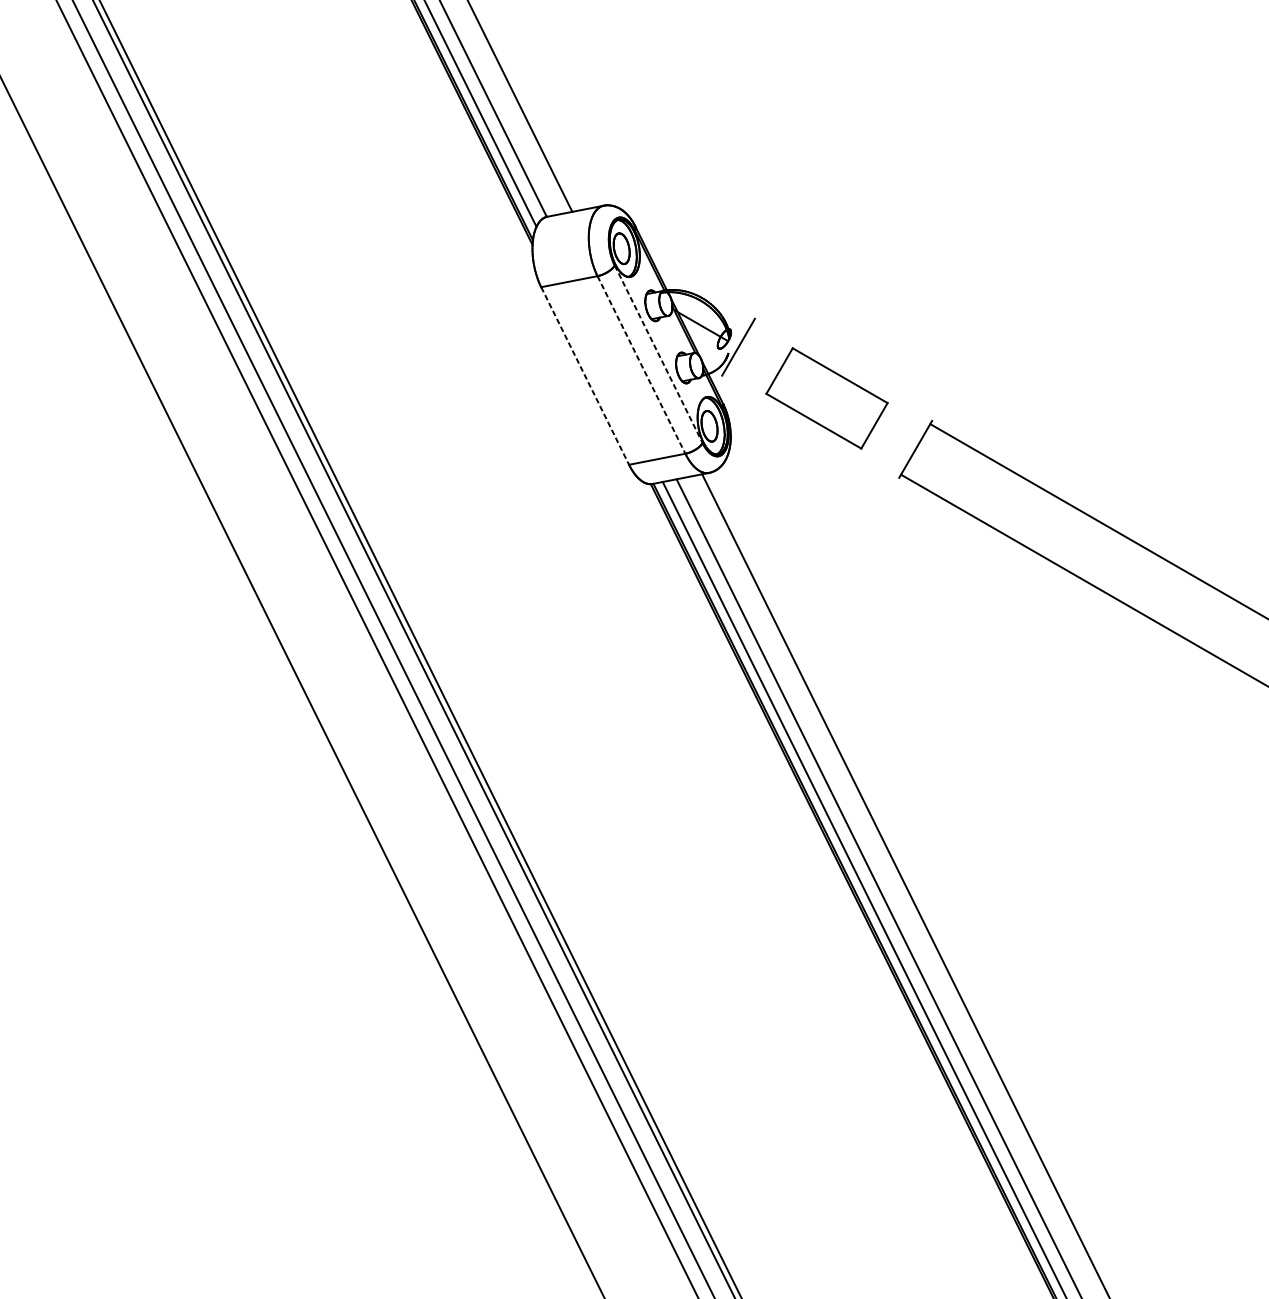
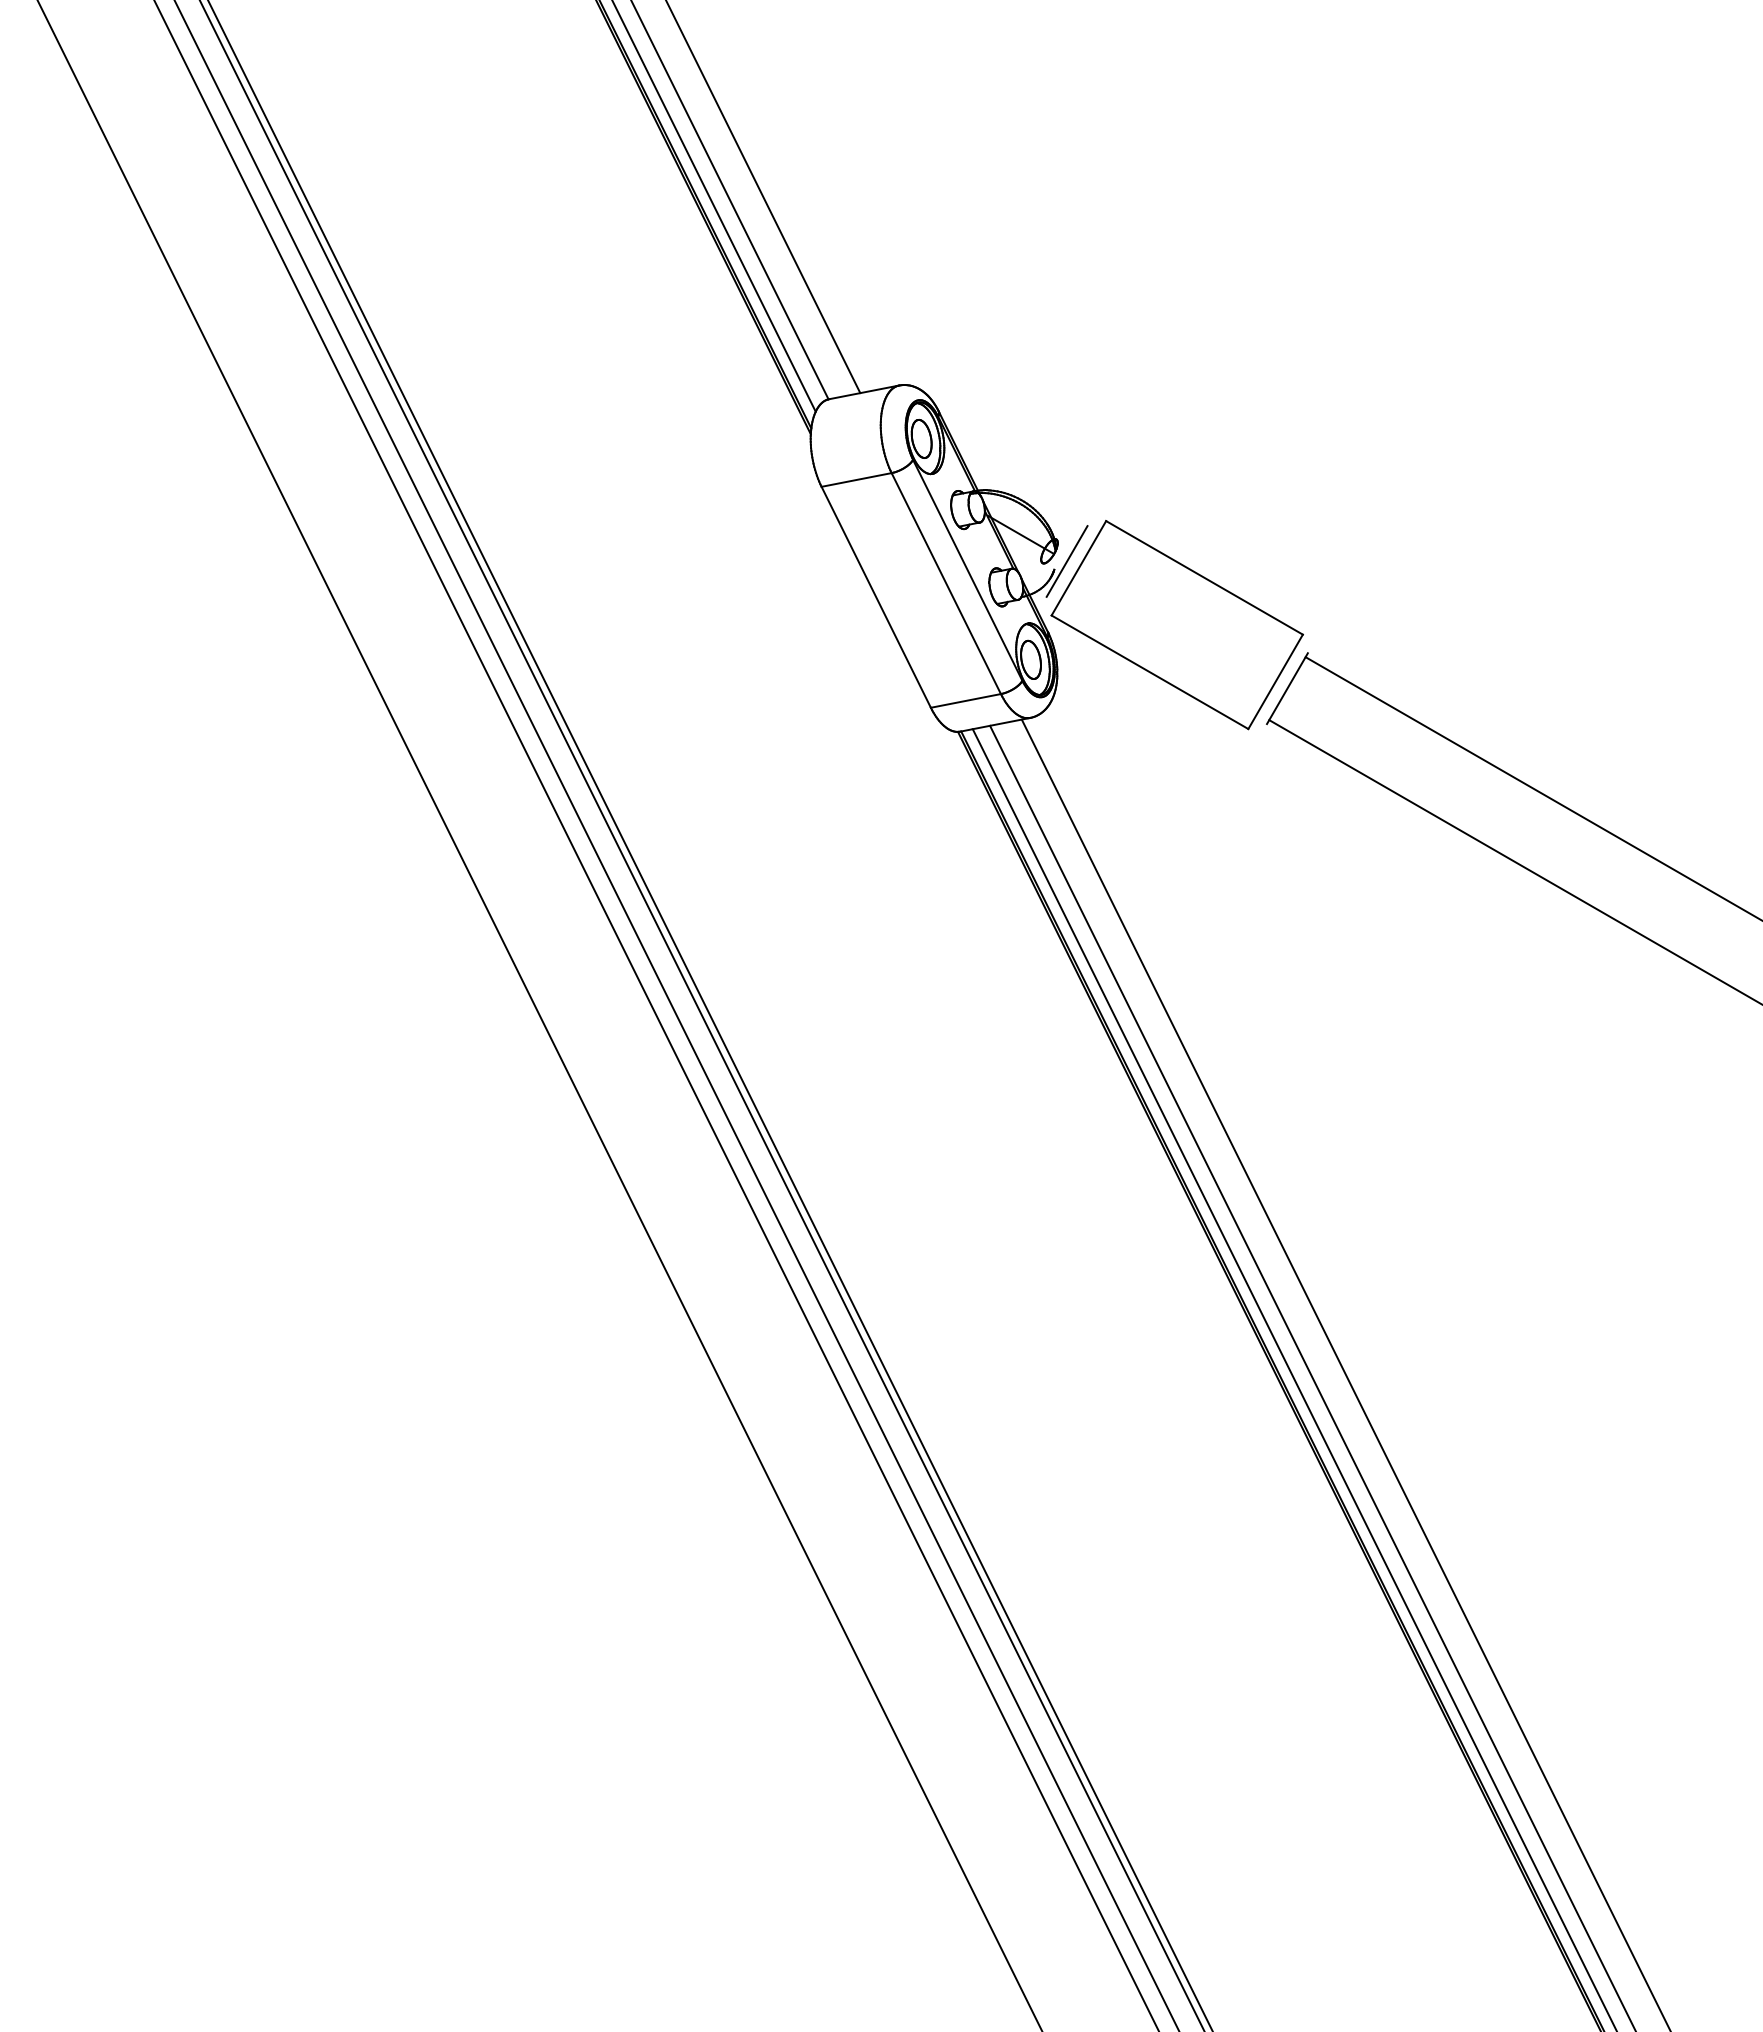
line: (658, 354) -> (967, 570), dashed -> solid
line: (641, 365) -> (946, 584), dashed -> solid
line: (585, 376) -> (876, 597), dashed -> solid
part: (826, 398) -> (1176, 625), size x1.67

